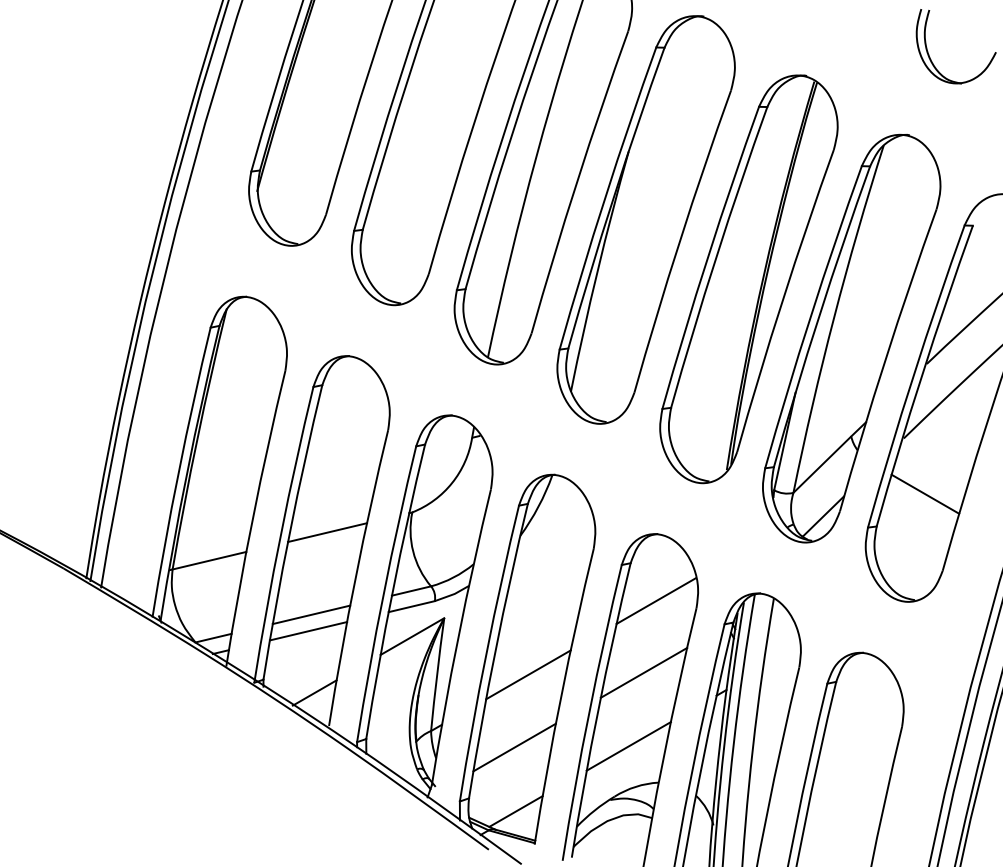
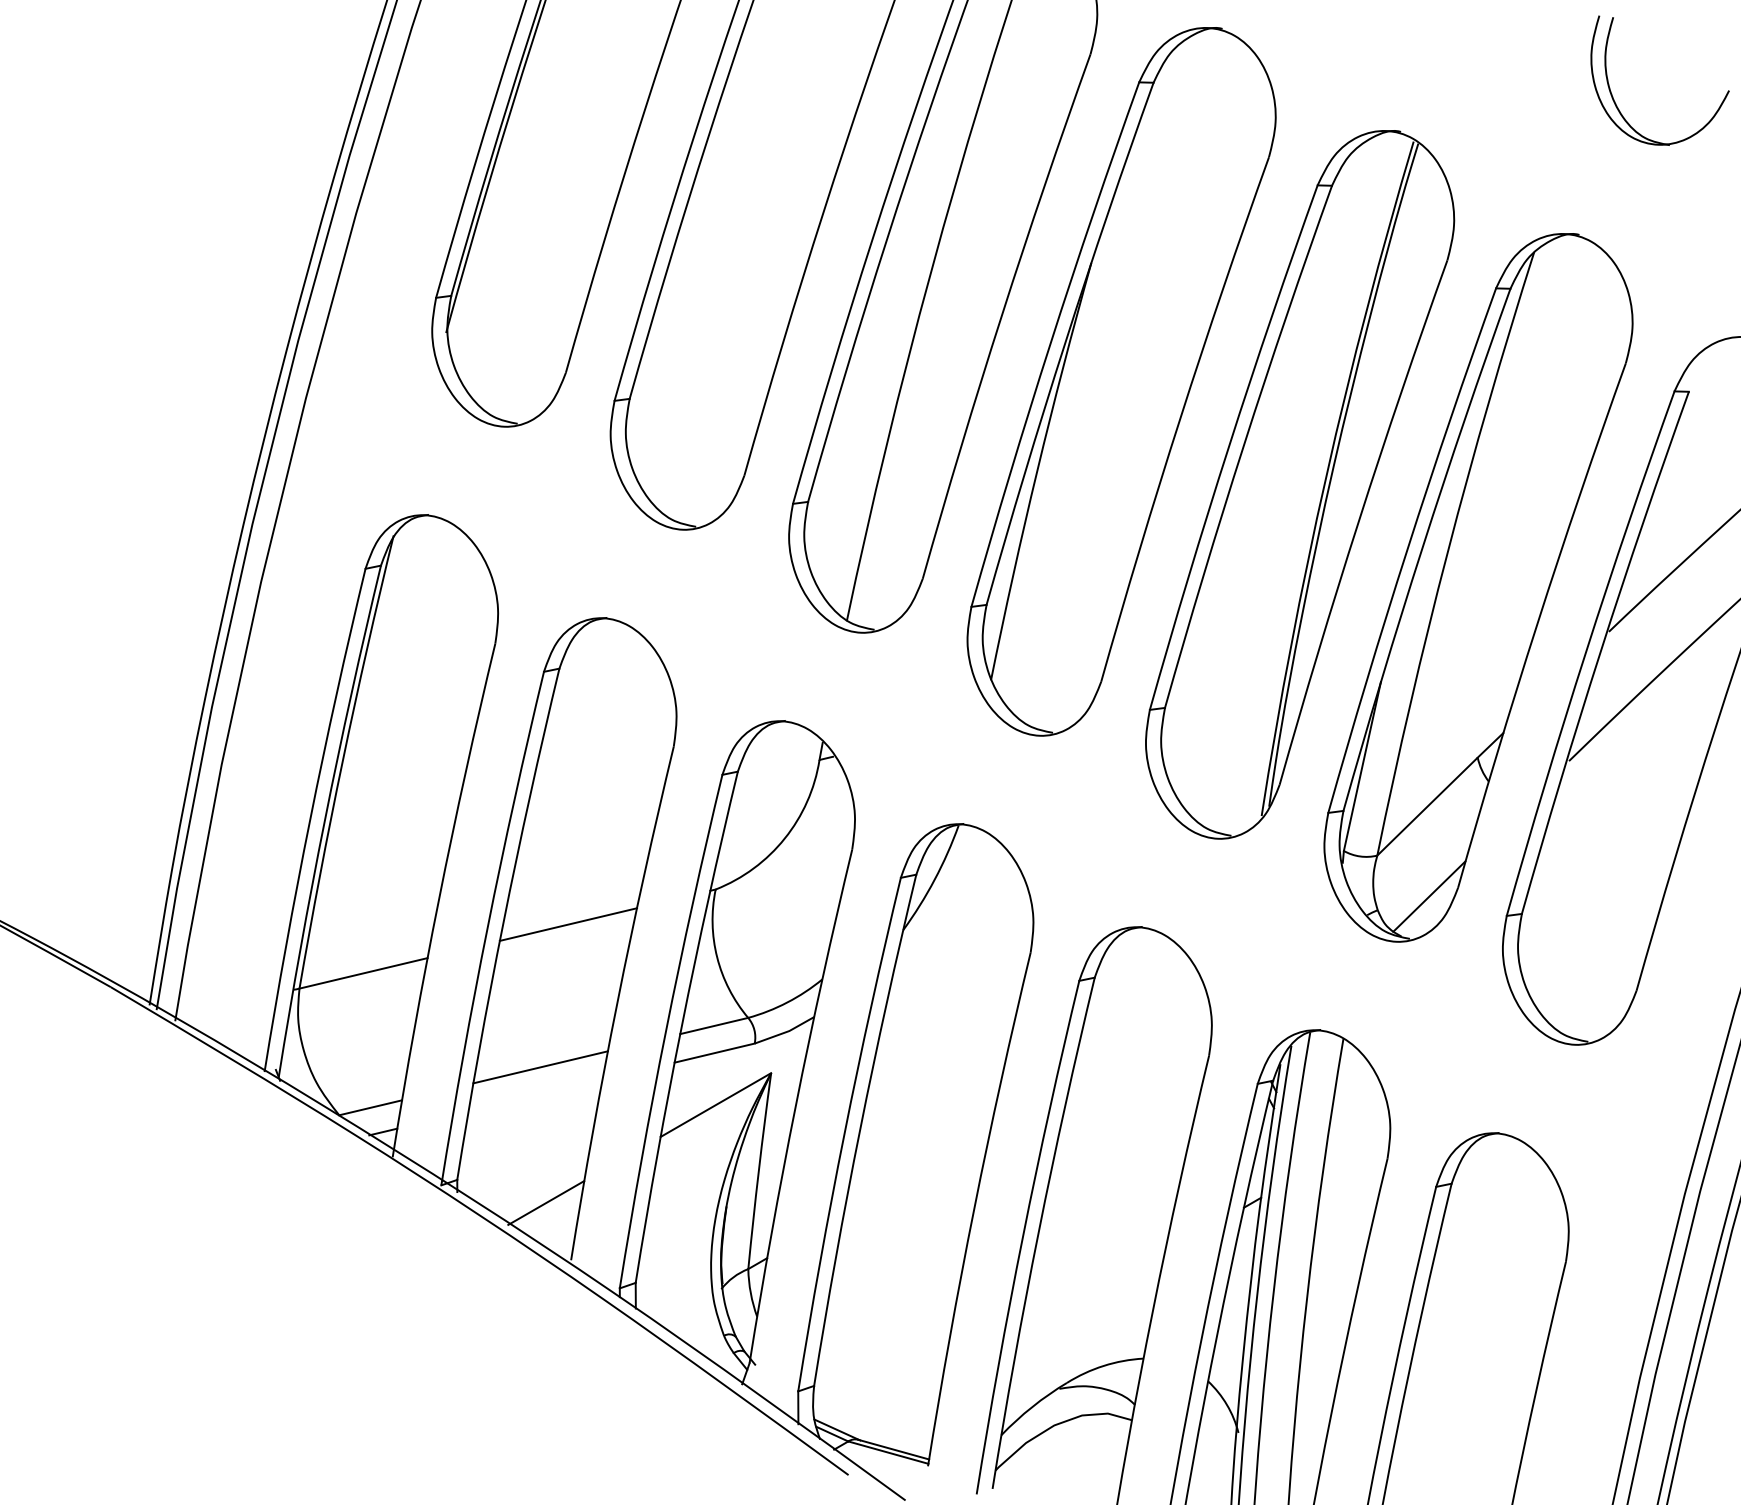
line: (925, 493) -> (1606, 856), removed
line: (655, 600) -> (1137, 1042), removed
line: (308, 631) -> (535, 1096), removed
line: (643, 672) -> (1117, 1167), removed
line: (528, 674) -> (917, 1170), removed
line: (628, 746) -> (1090, 1295), removed
line: (514, 747) -> (893, 1297), removed
line: (515, 811) -> (894, 1408), removed

